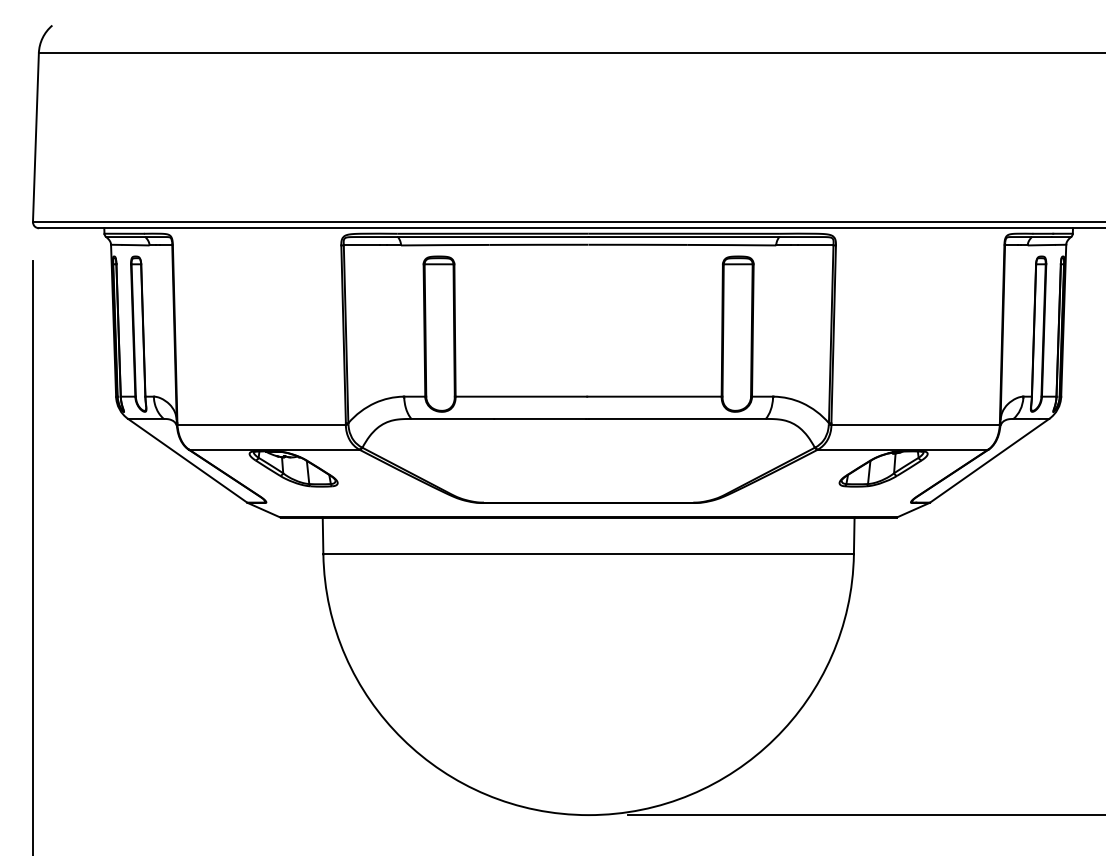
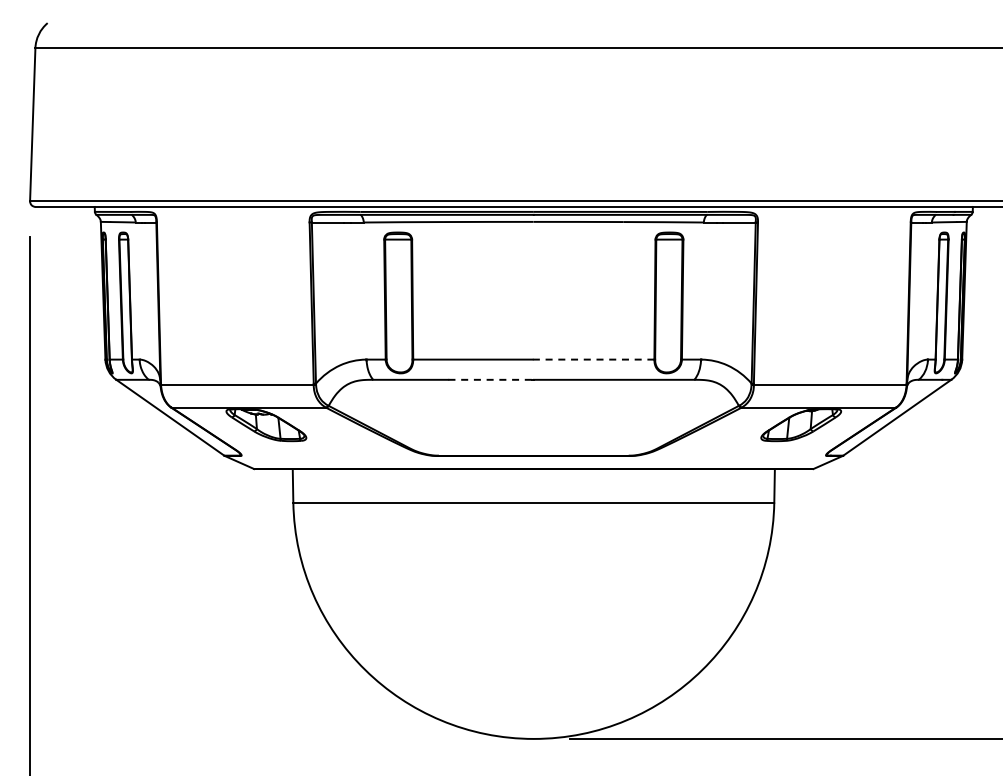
line: (654, 396) -> (593, 359), solid -> dashed
line: (540, 418) -> (490, 379), solid -> dashed

